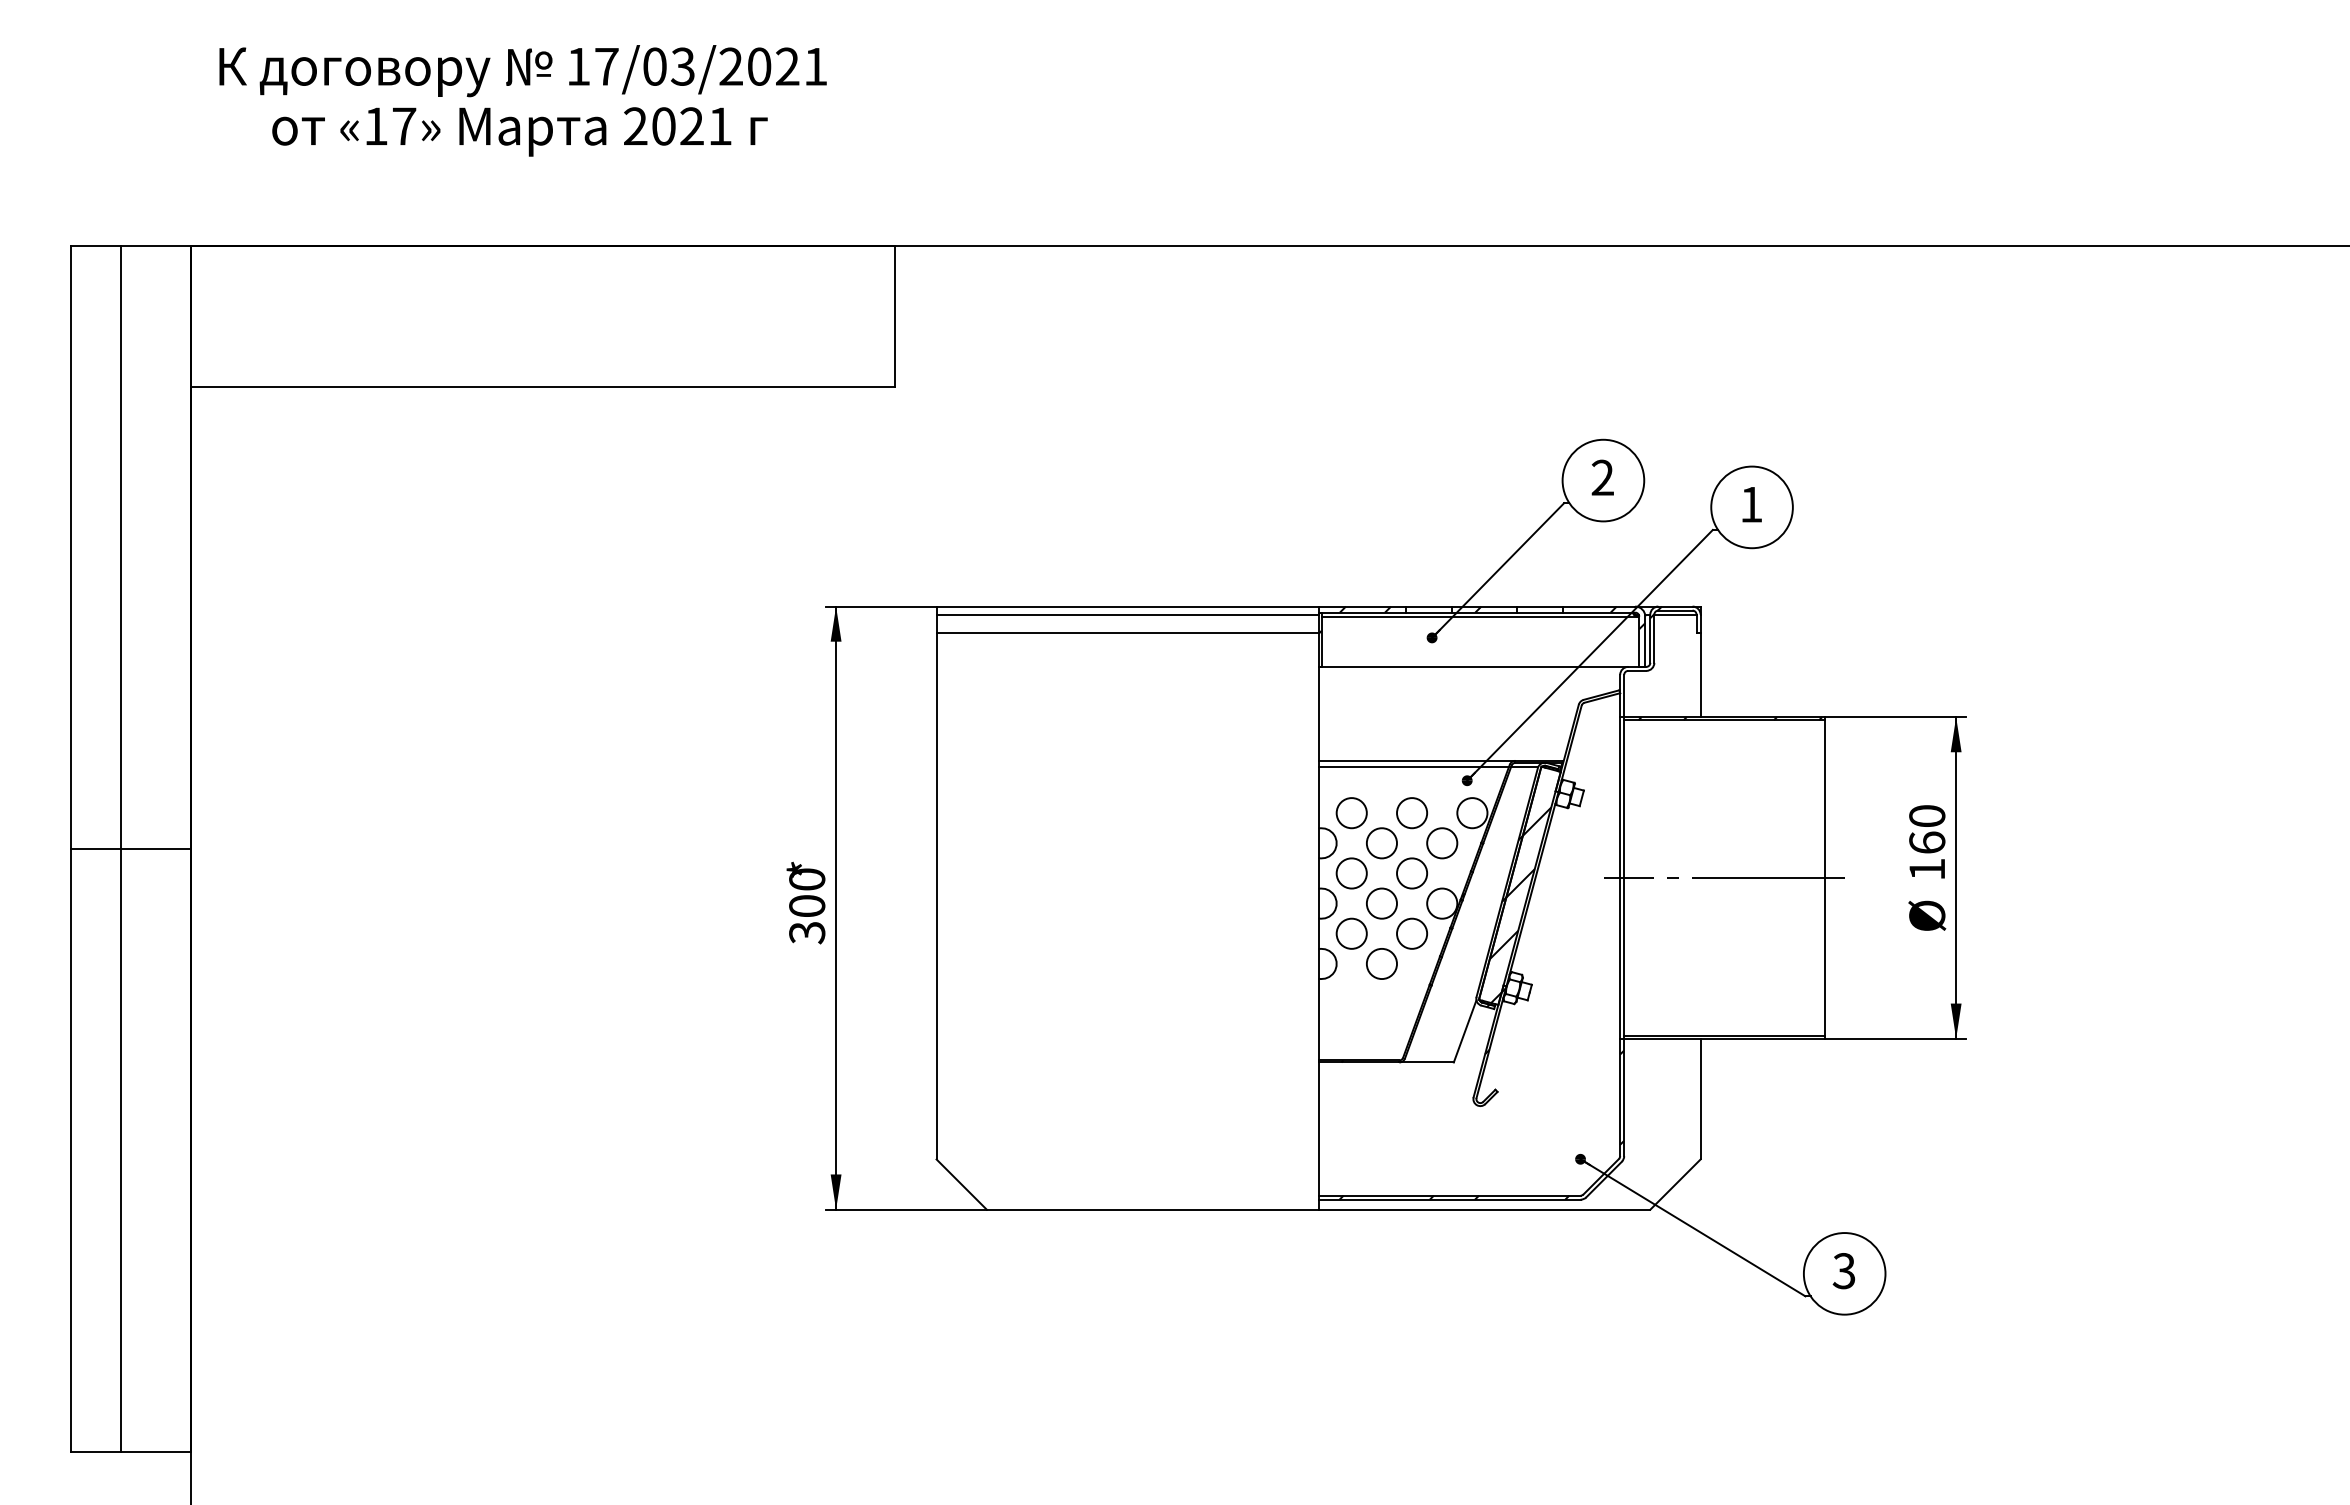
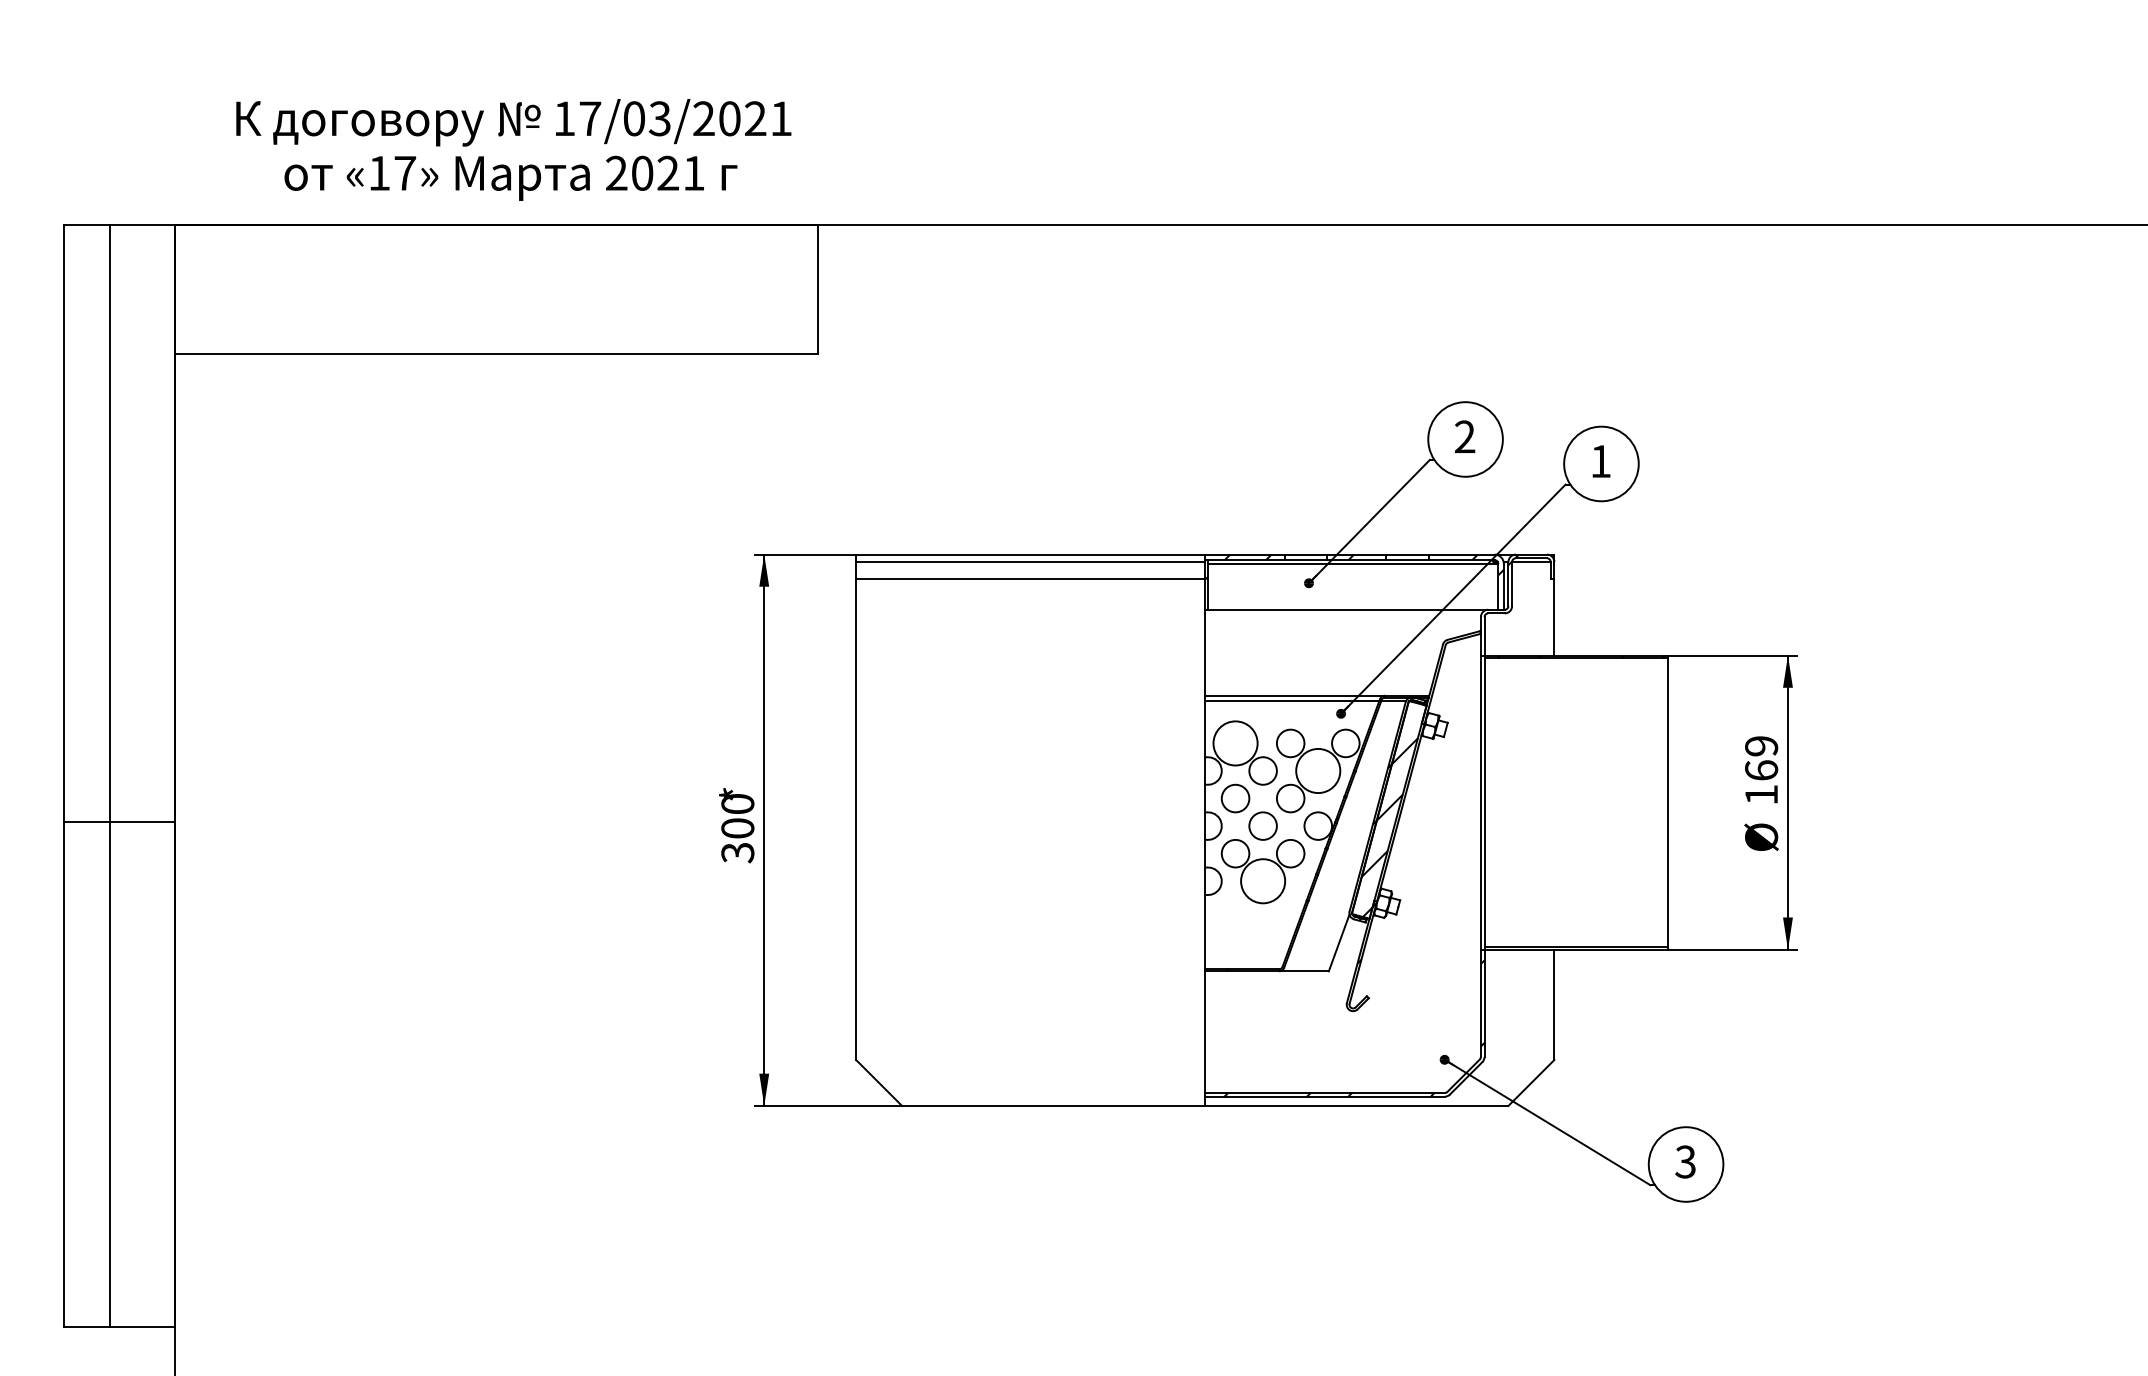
text: (522, 100) -> (513, 149), moved
circle: (1351, 813) -> (1235, 743), size x1.6
text: (1927, 816) -> (1761, 746), 160 -> 169
circle: (1442, 843) -> (1318, 771), size x1.6
line: (130, 848) -> (119, 821), moved
line: (1724, 878) -> (1576, 803), removed
circle: (1381, 963) -> (1262, 880), size x1.6

